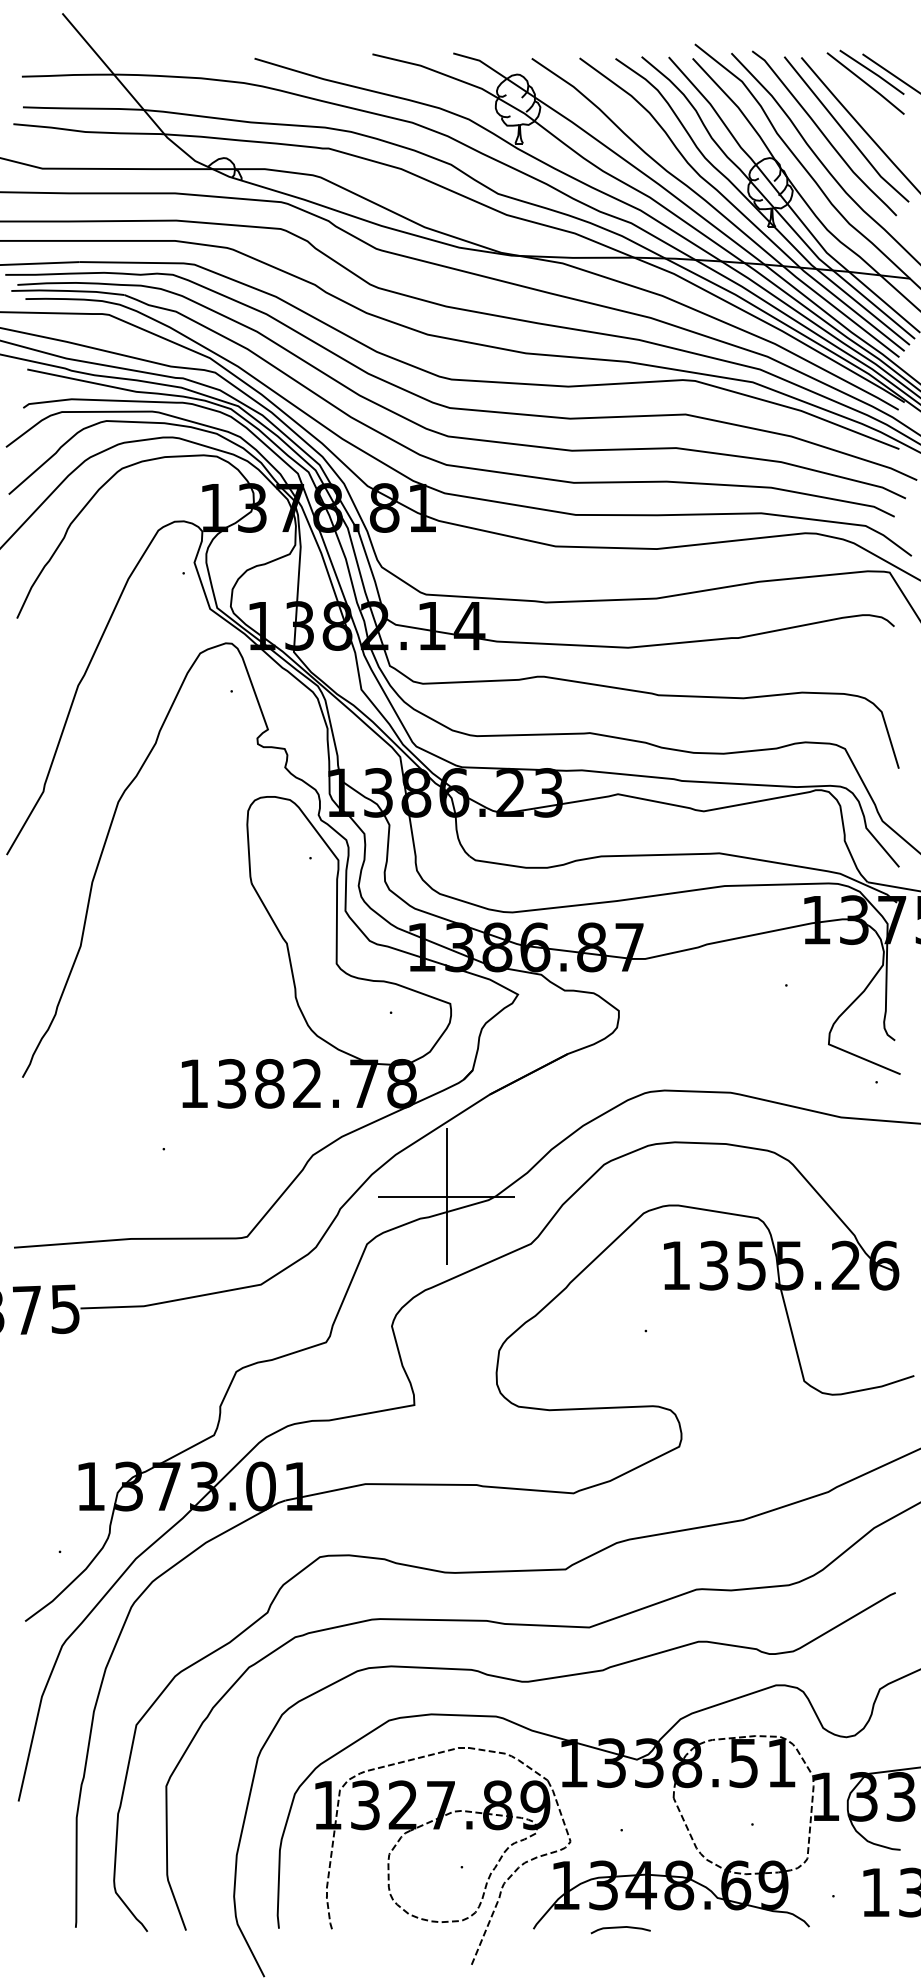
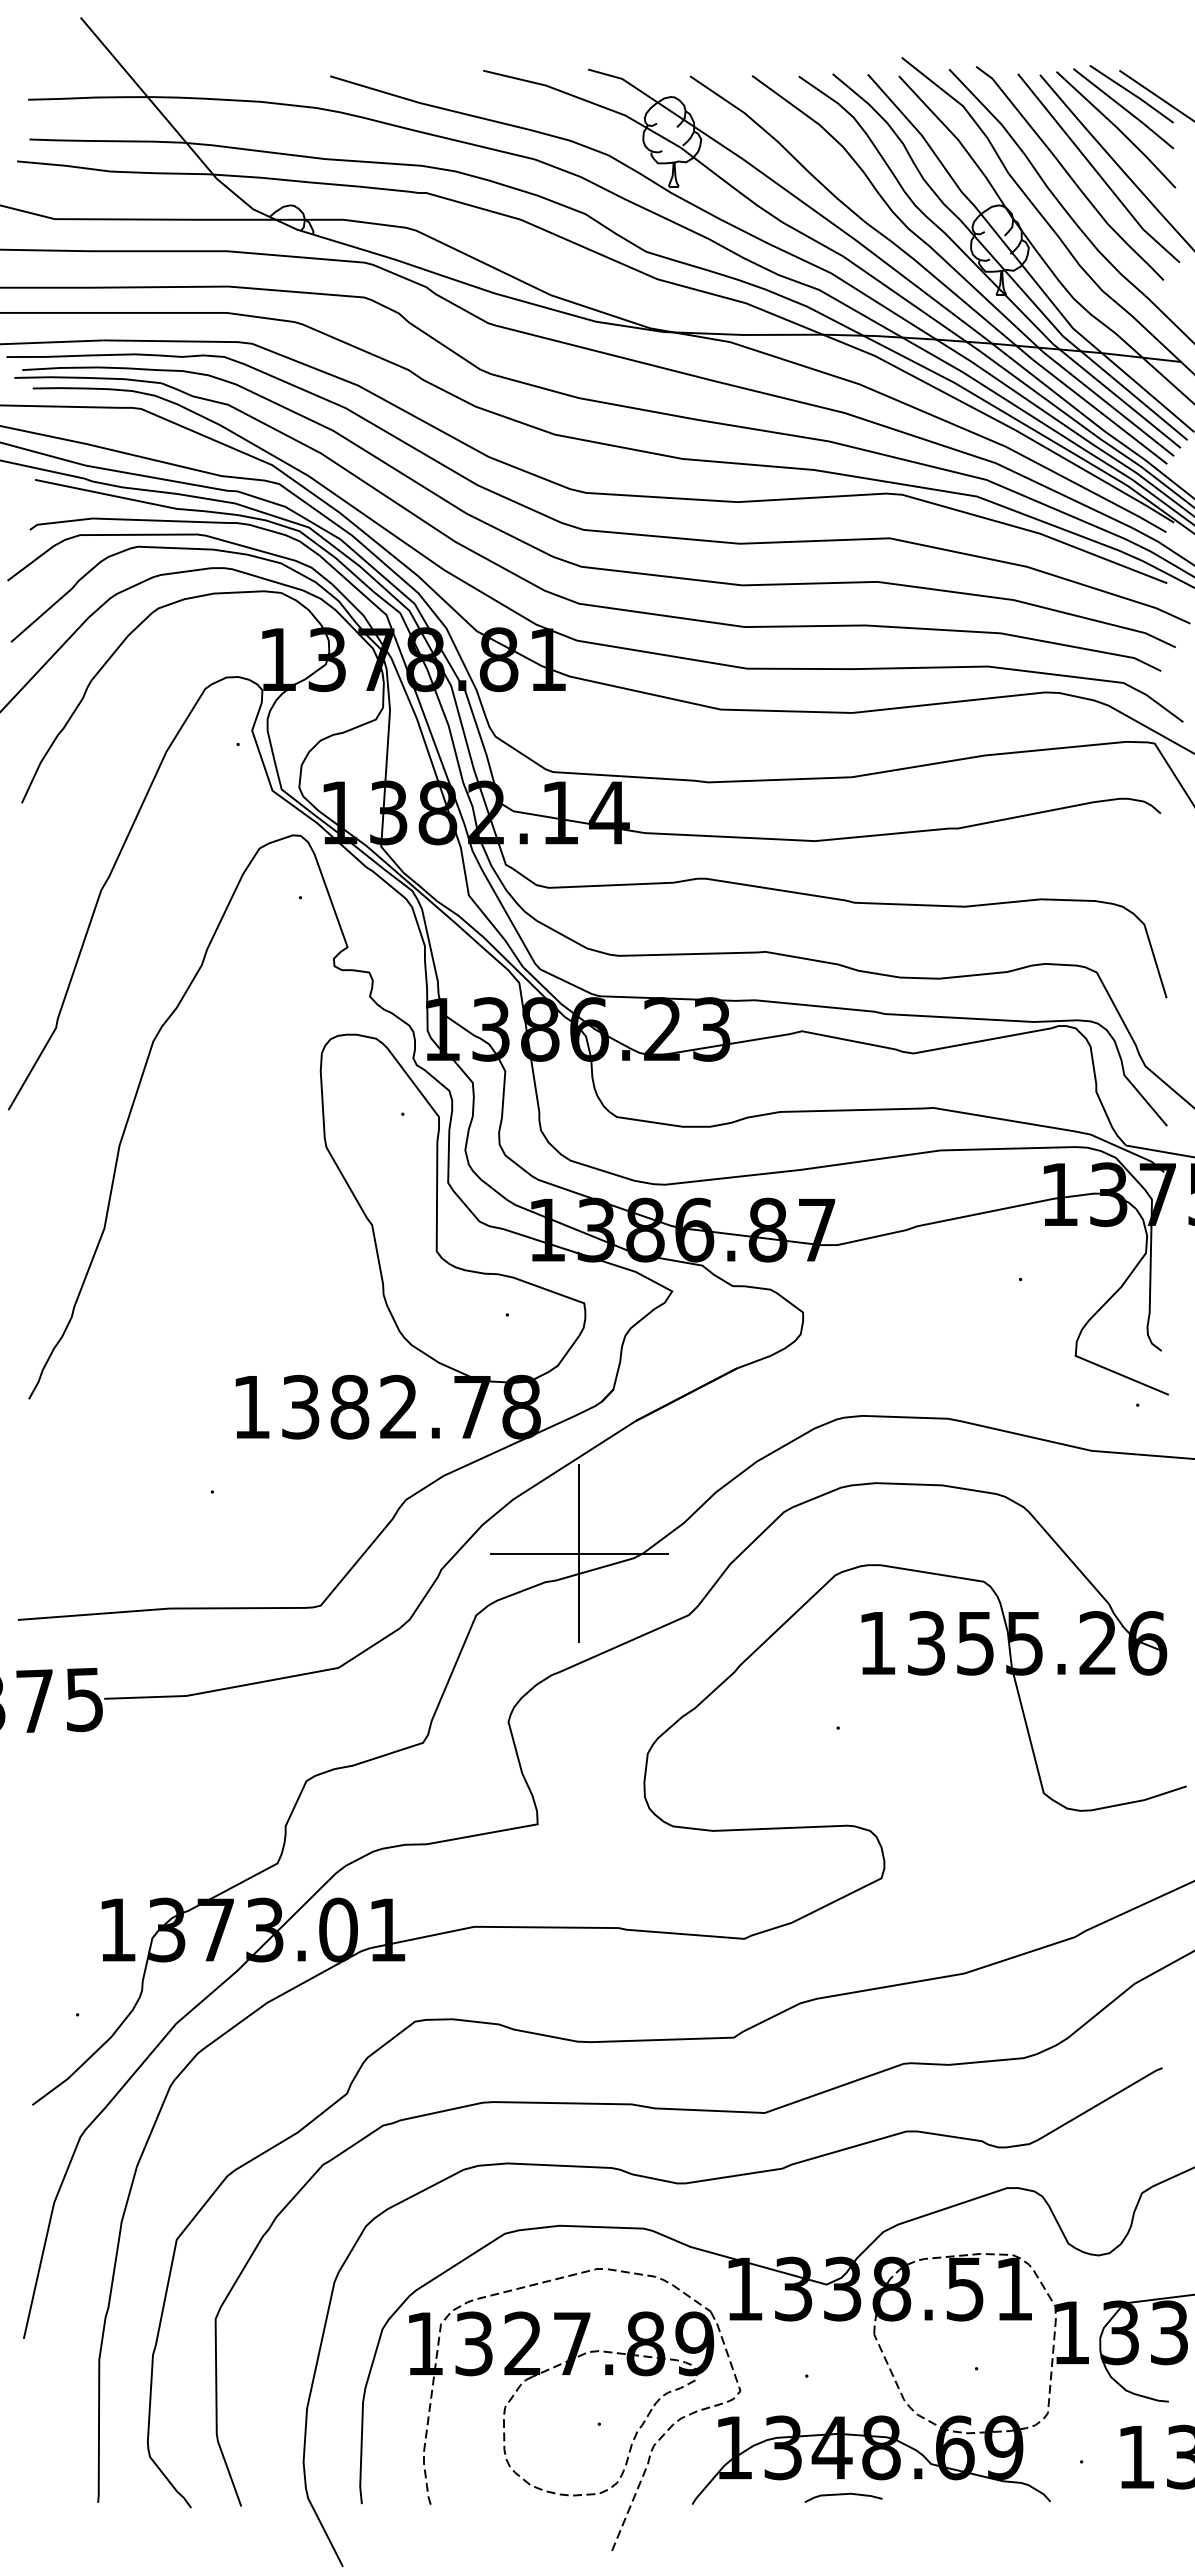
line: (860, 98) -> (1116, 128), added
curve: (620, 1928) -> (843, 2495), moved

